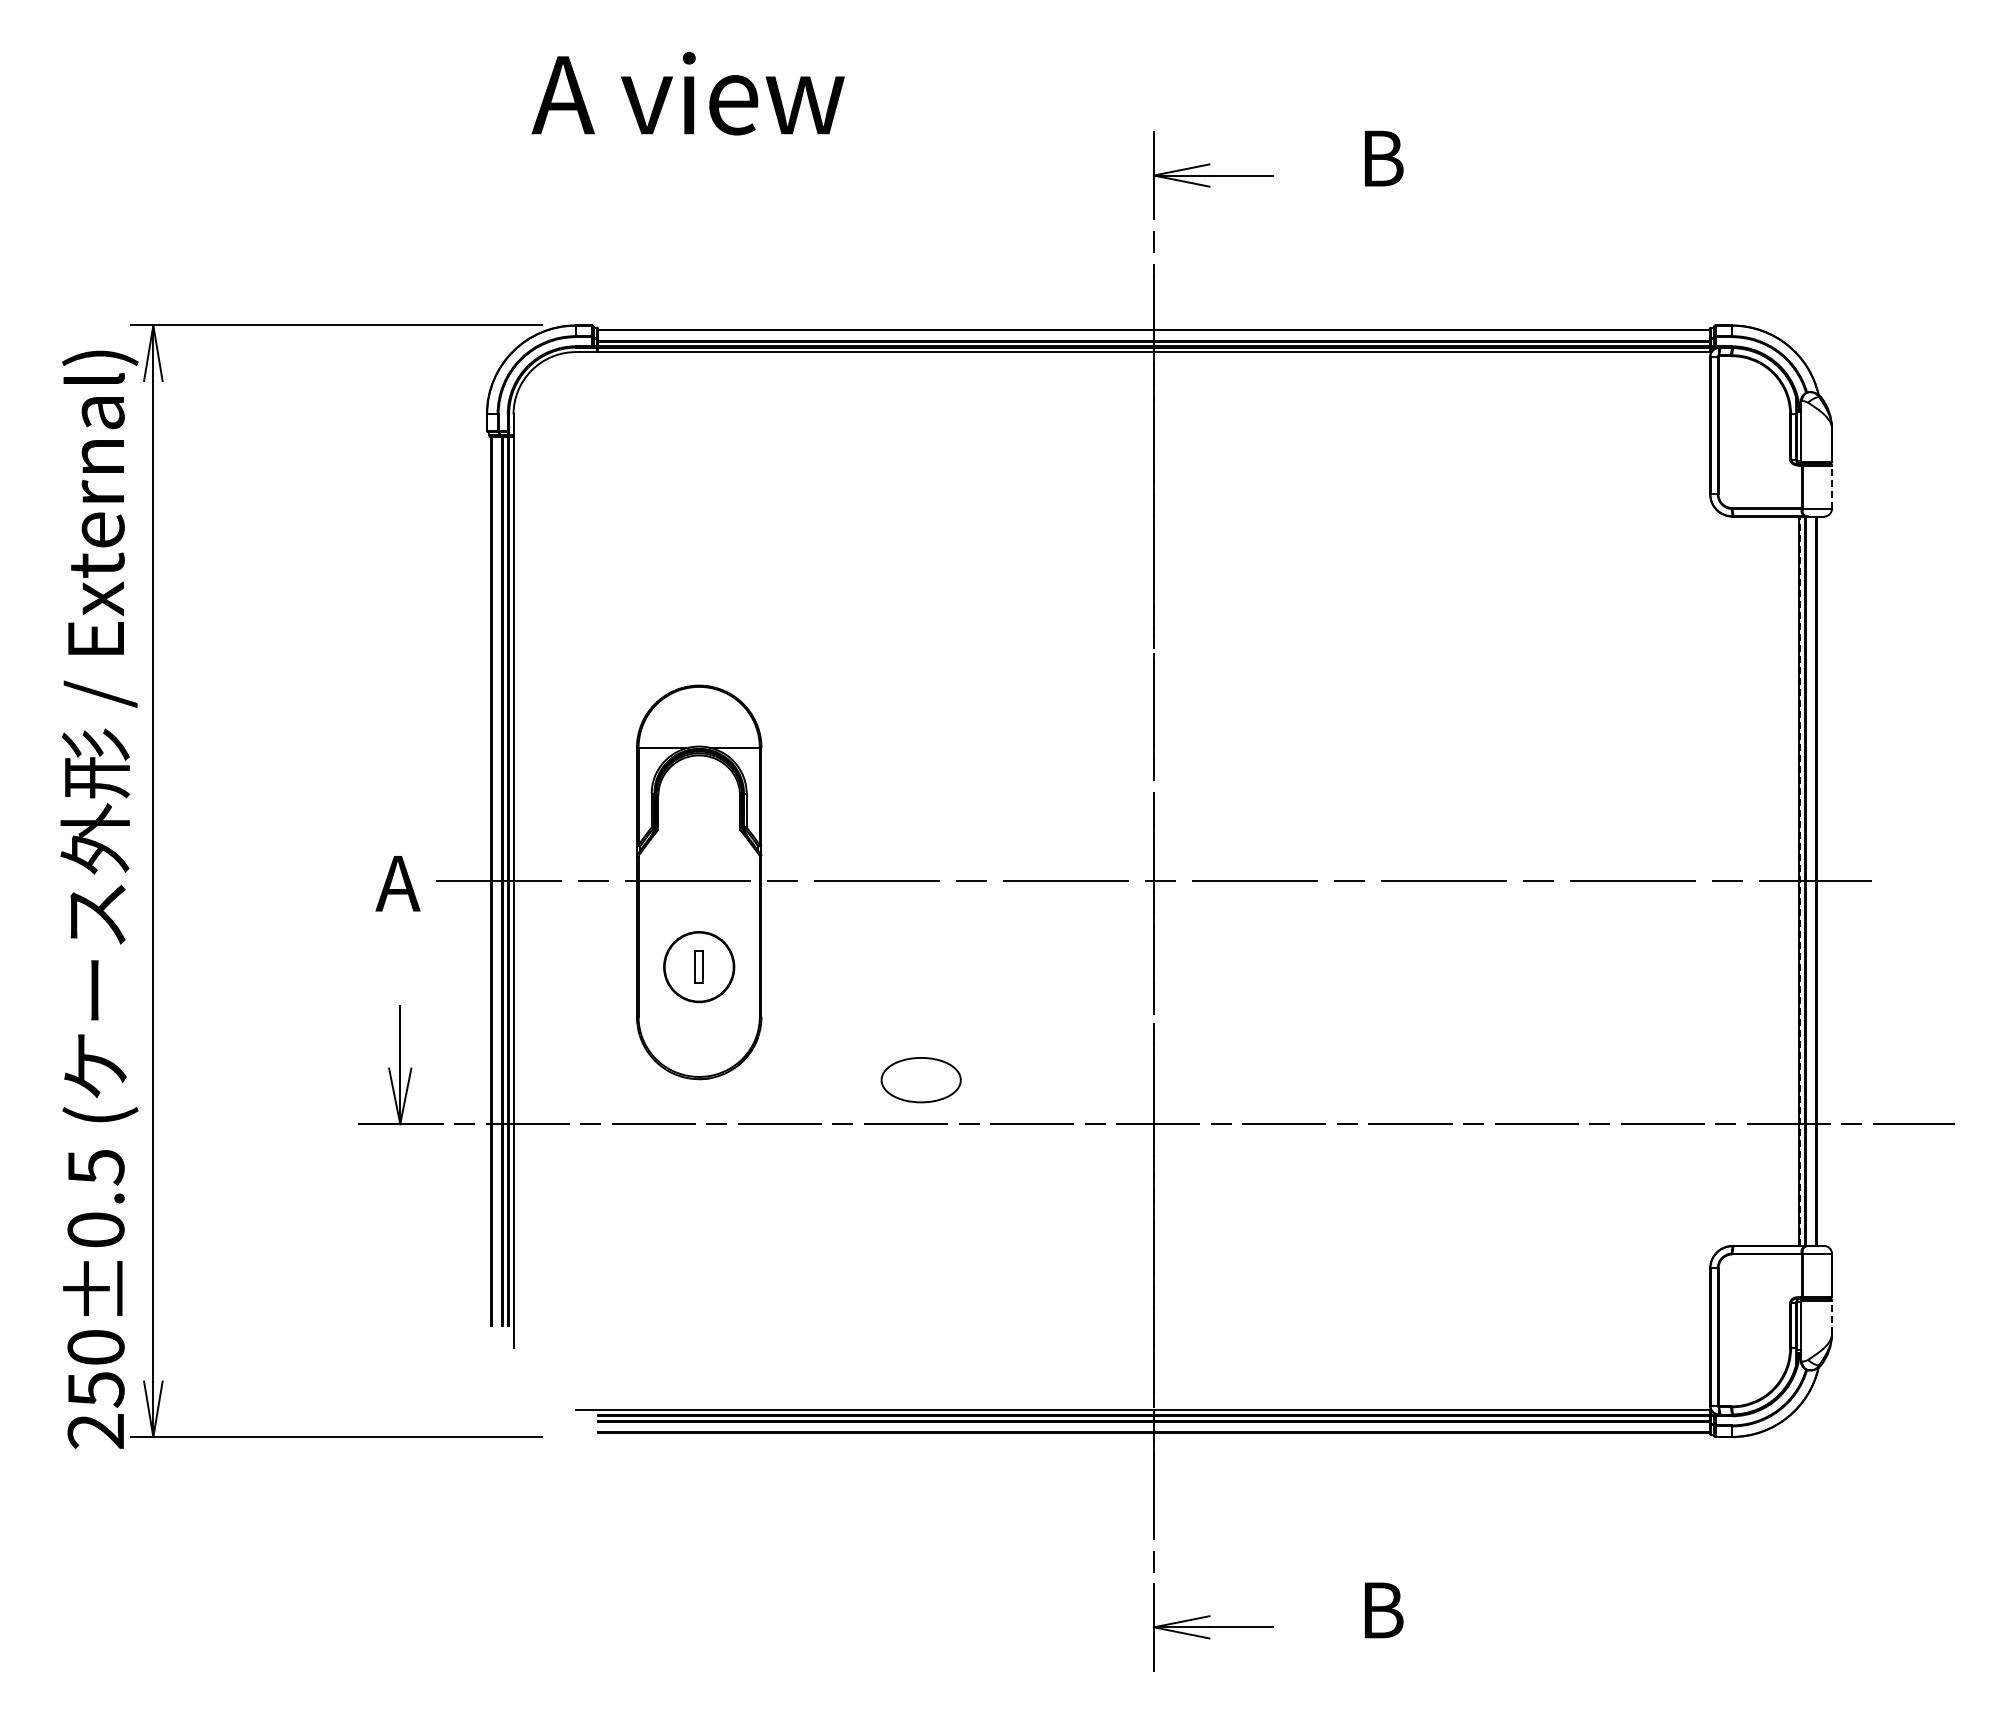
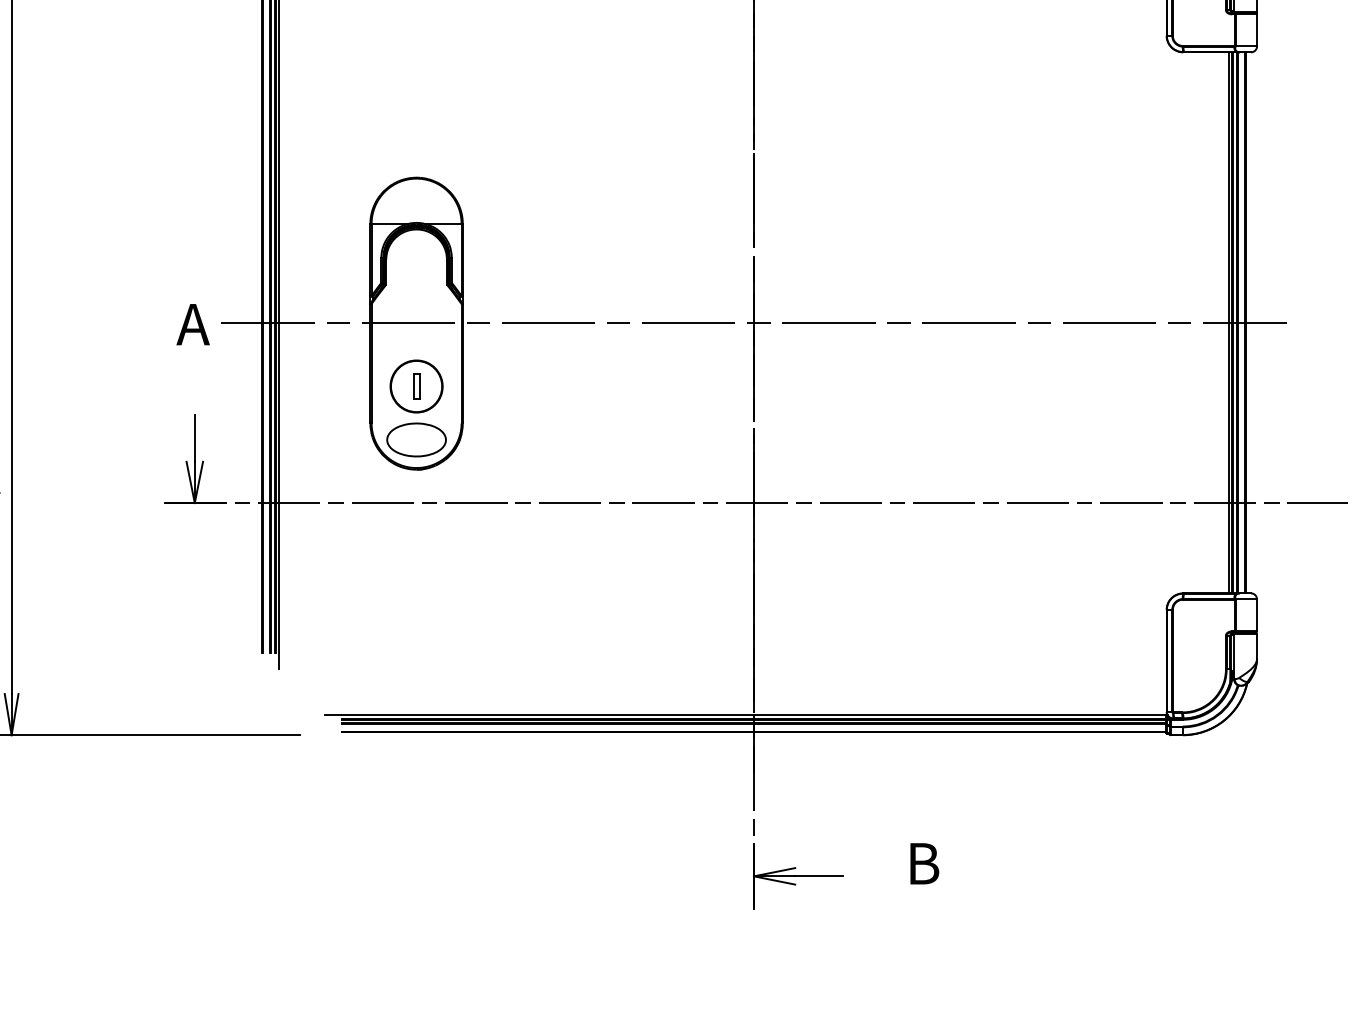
line: (1832, 487) -> (1257, 30), dashed -> solid
line: (1794, 880) -> (1229, 322), added
line: (1800, 881) -> (1233, 323), dashed -> solid
part: (920, 1080) -> (416, 440), moved
line: (1832, 1317) -> (1257, 646), dashed -> solid

